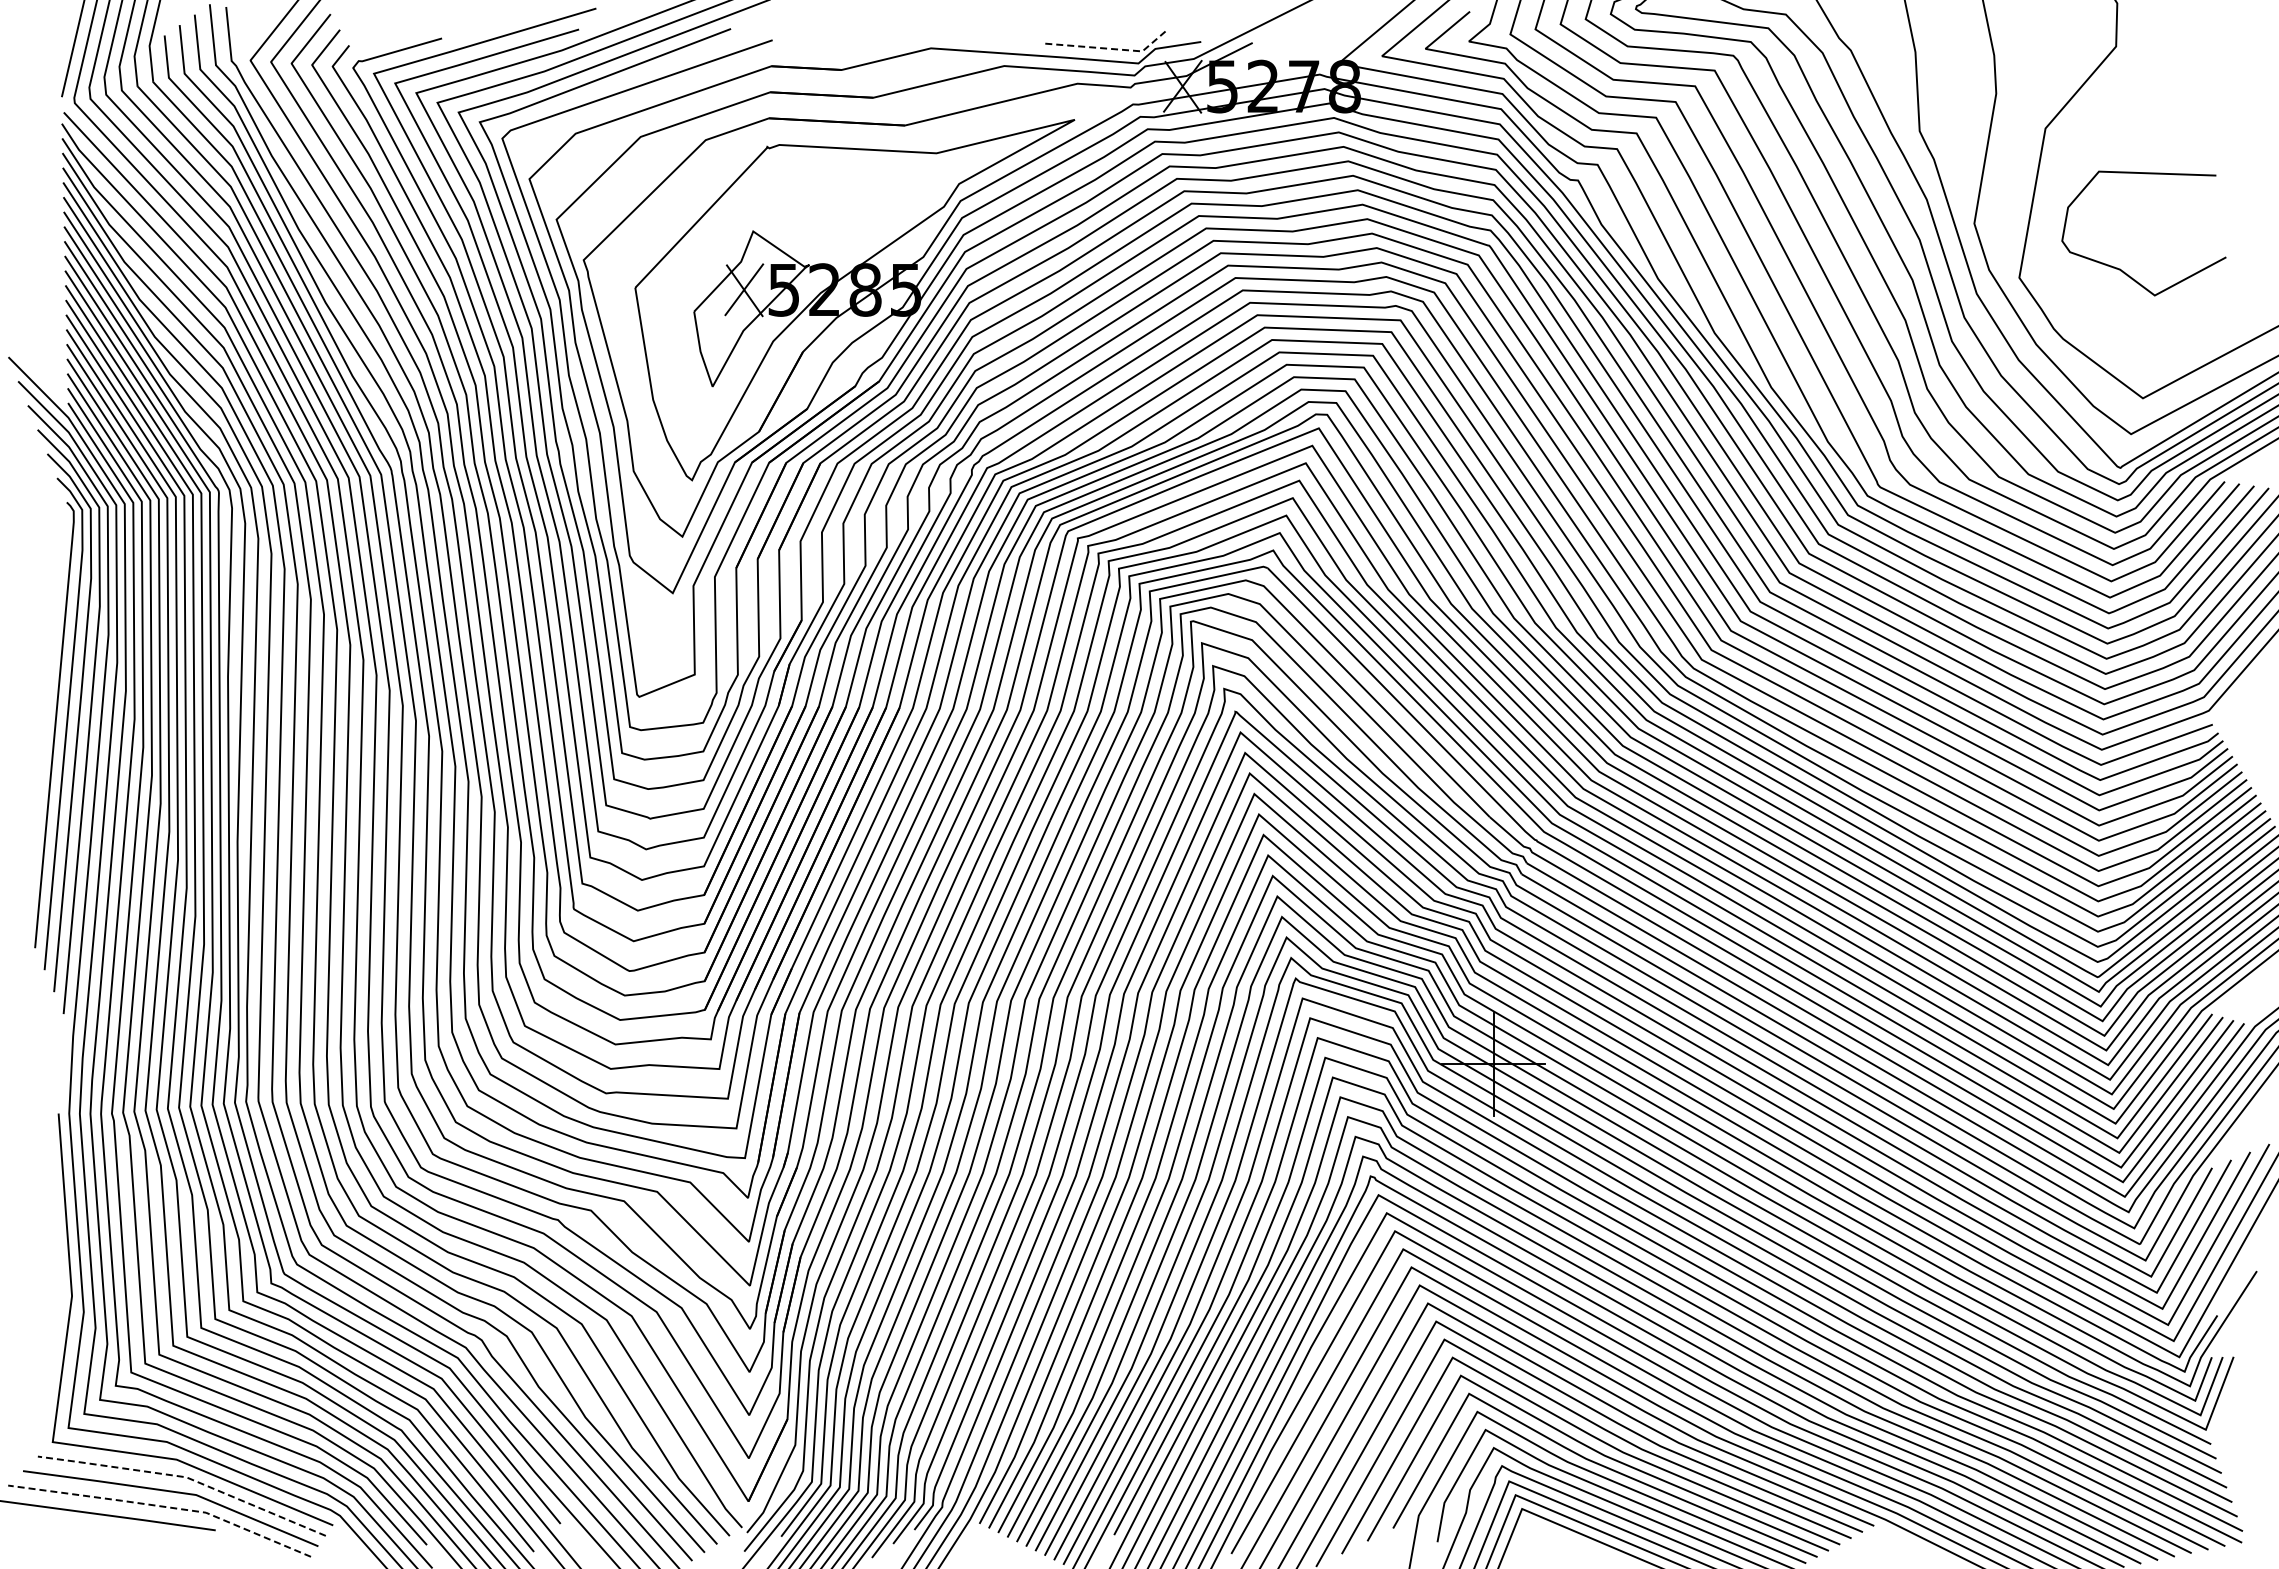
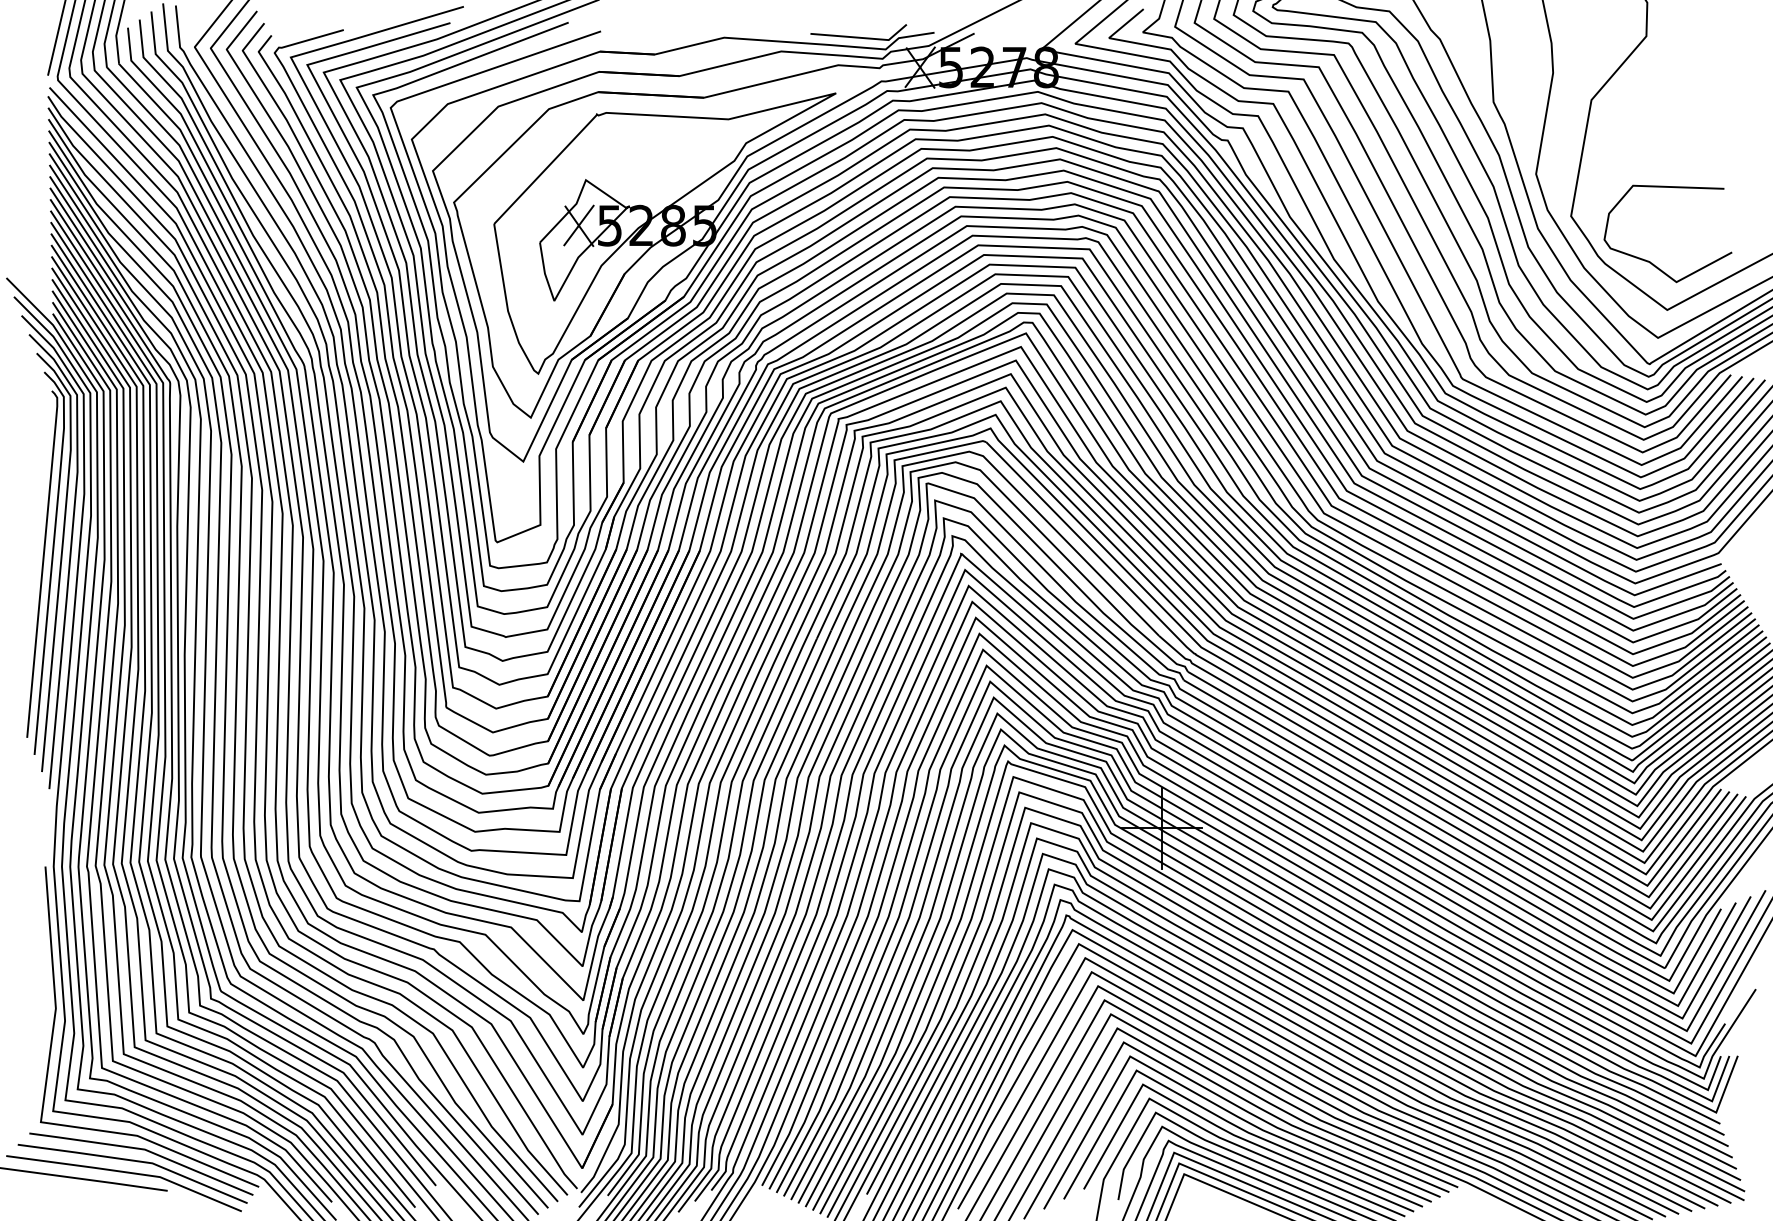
line: (1107, 48) -> (861, 37), dashed -> solid
curve: (2120, 268) -> (1649, 261), moved
line: (186, 1477) -> (144, 1149), dashed -> solid
line: (163, 1506) -> (127, 1172), dashed -> solid

